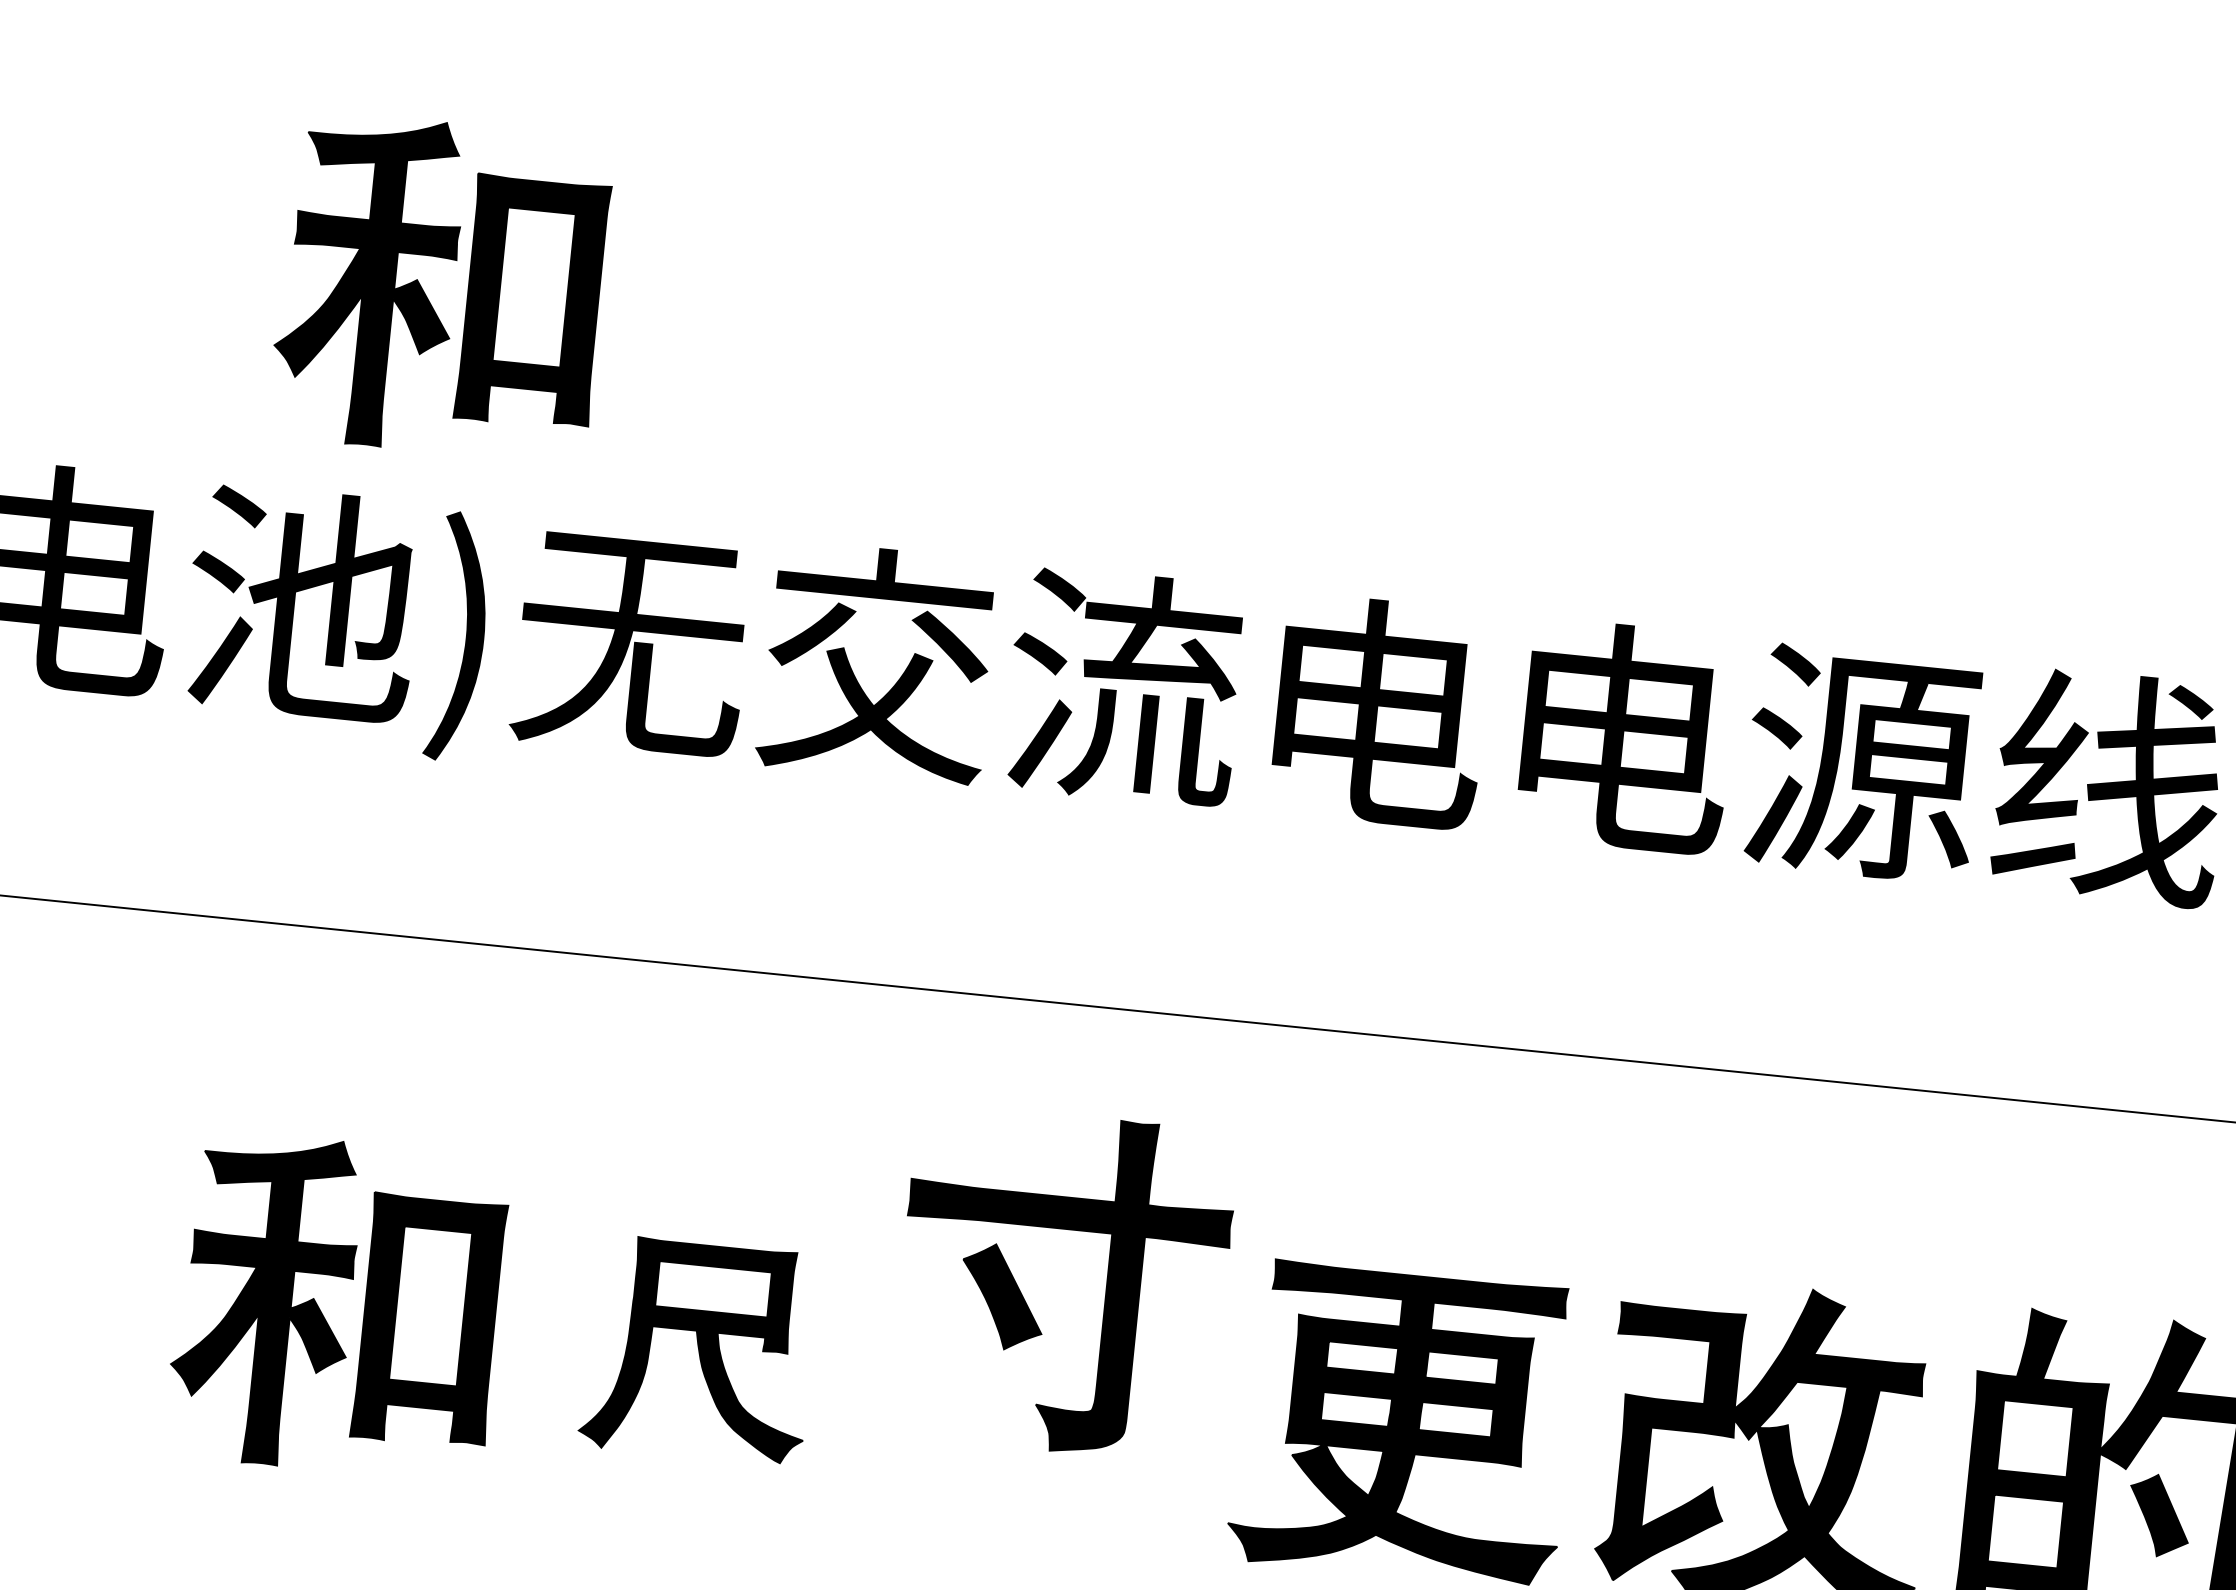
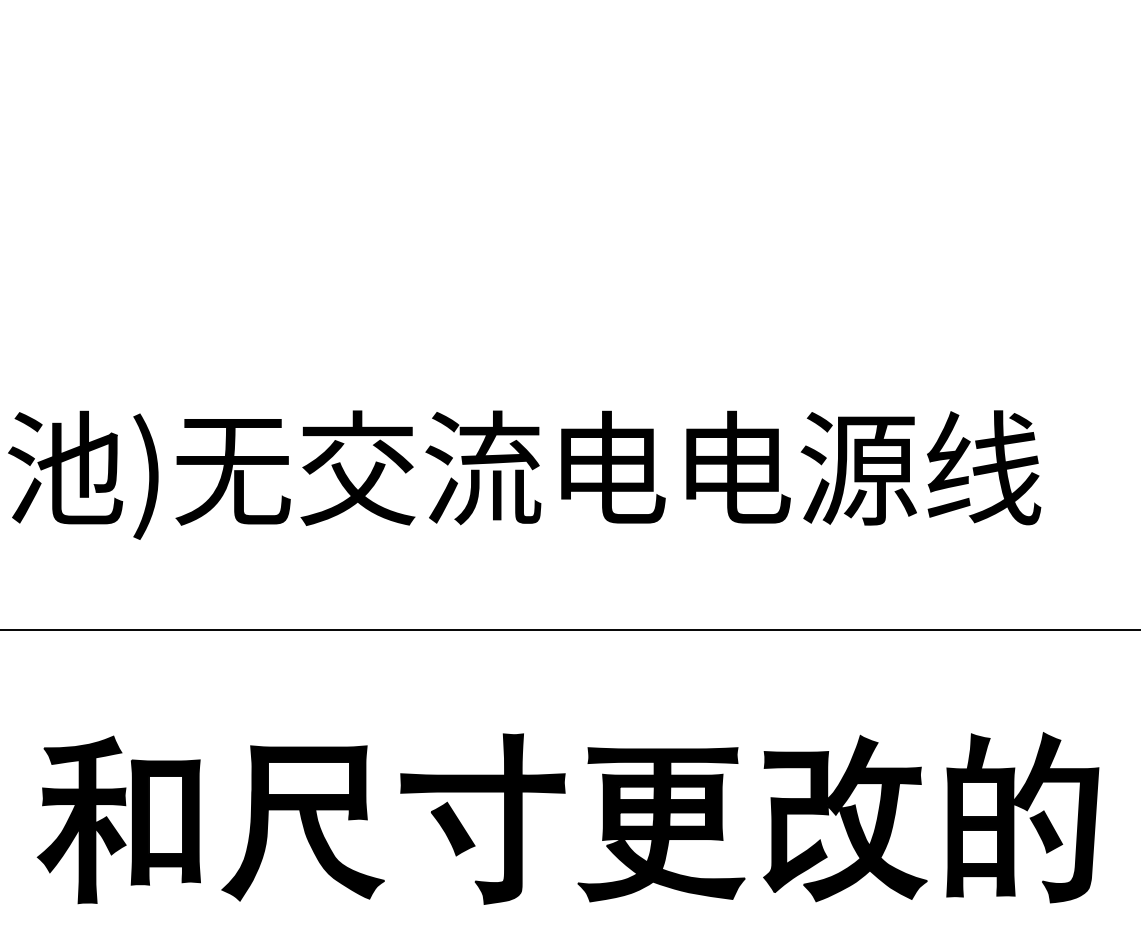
part: (425, 291) -> (111, 304), removed
part: (1026, 1300) -> (465, 829), moved
part: (697, 1350) -> (302, 823), size x1.43

